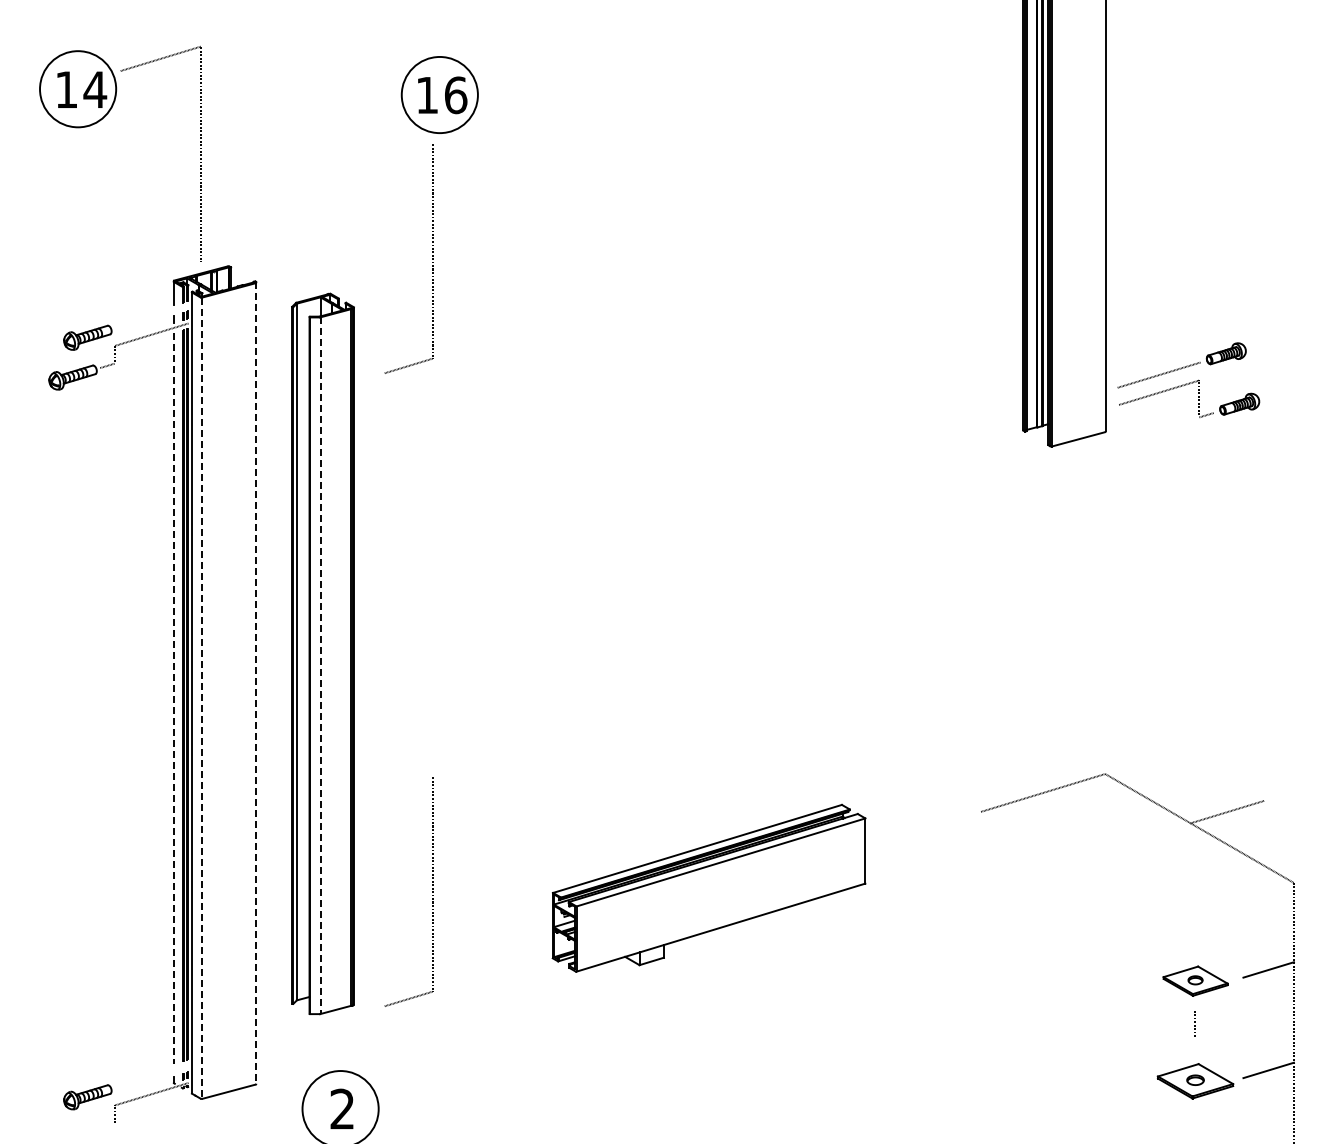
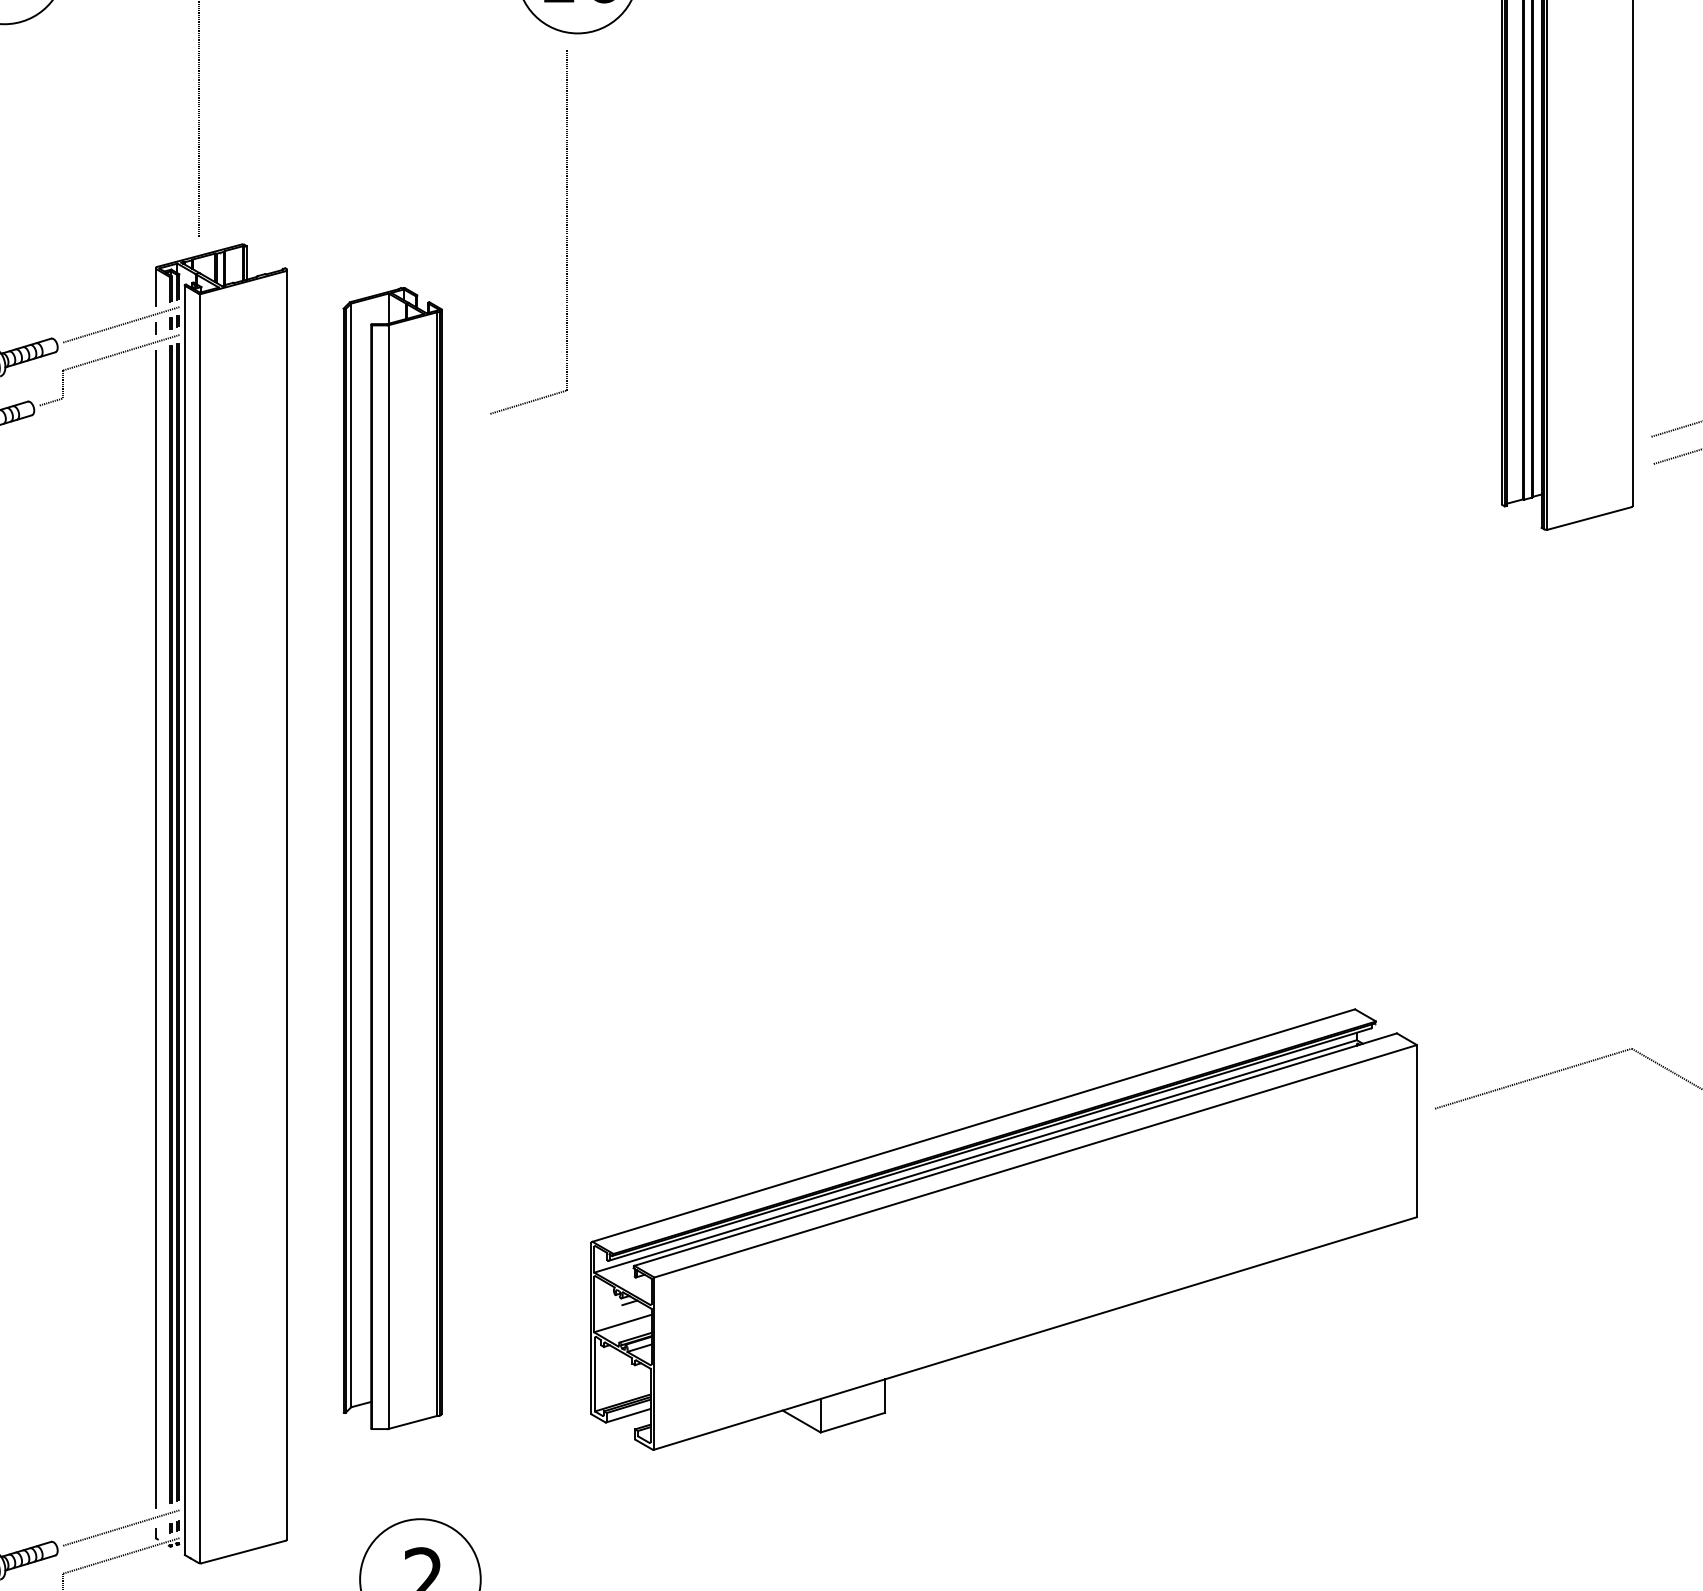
line: (151, 316) -> (120, 323), added
line: (320, 666) -> (388, 878), dashed -> solid
line: (256, 683) -> (287, 905), dashed -> solid
line: (201, 698) -> (200, 929), dashed -> solid
line: (173, 699) -> (155, 930), dashed -> solid
part: (708, 888) -> (1003, 1230), size x1.67
part: (432, 891) -> (566, 1234), removed
line: (151, 1076) -> (120, 1527), added

